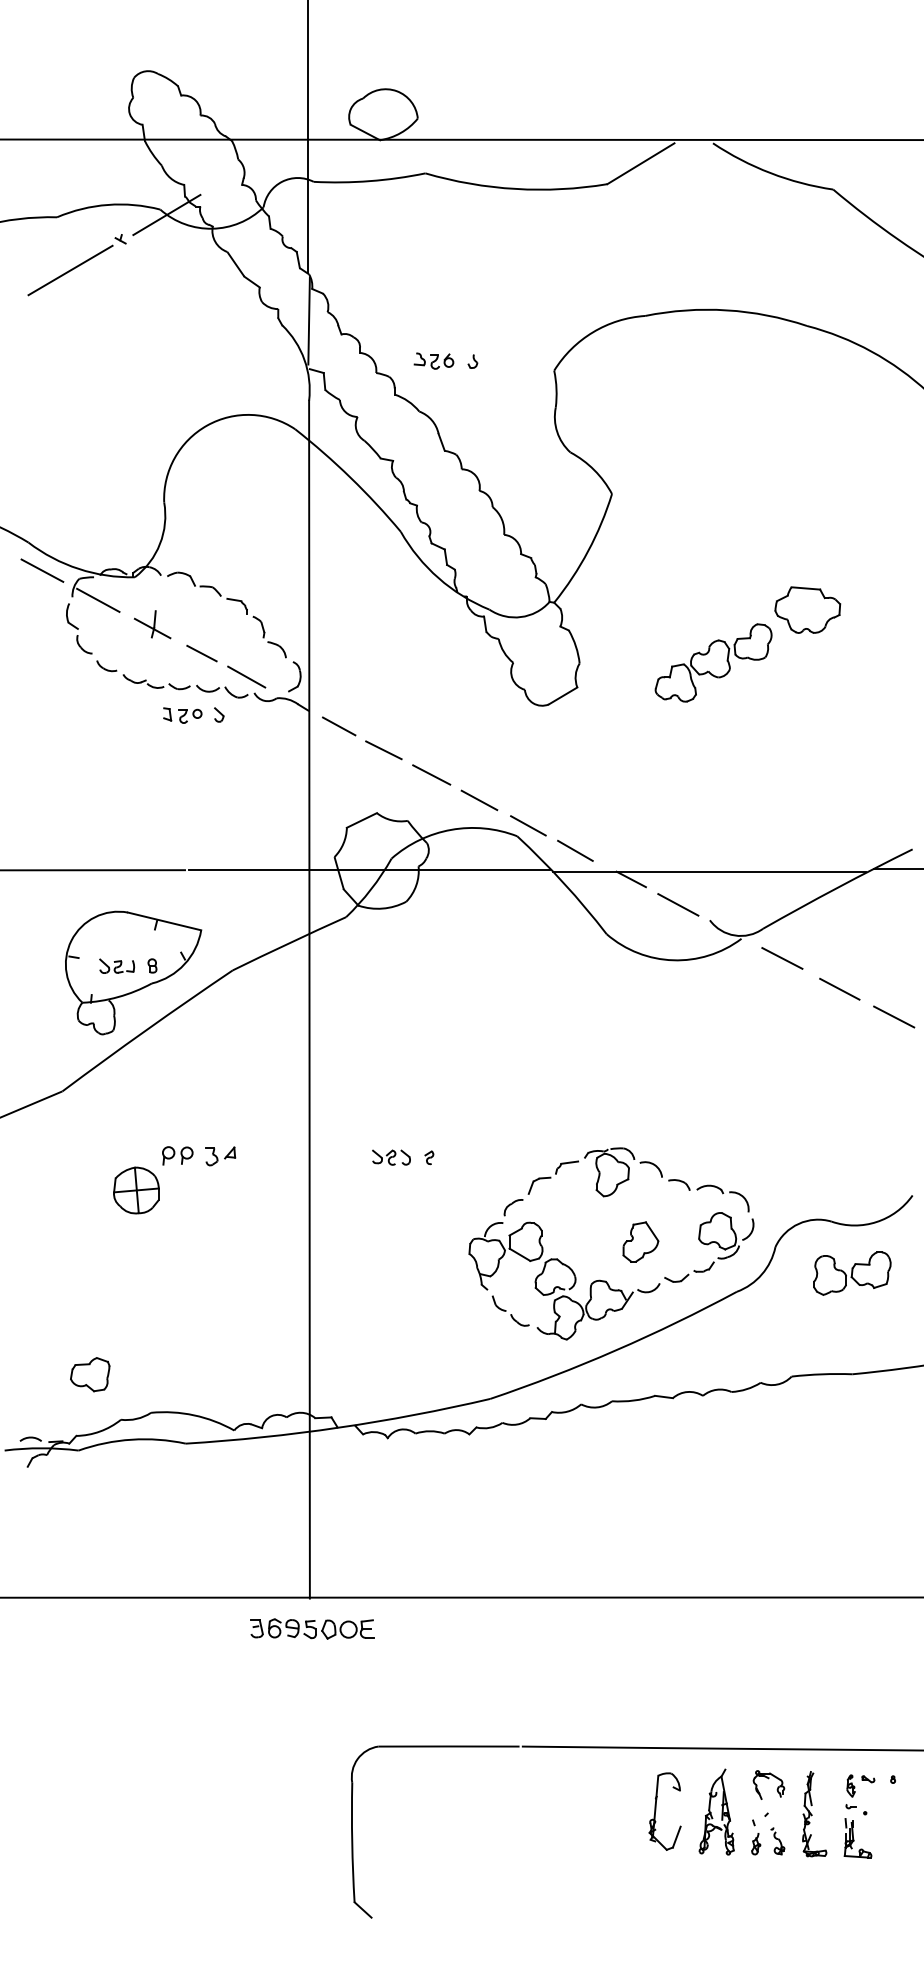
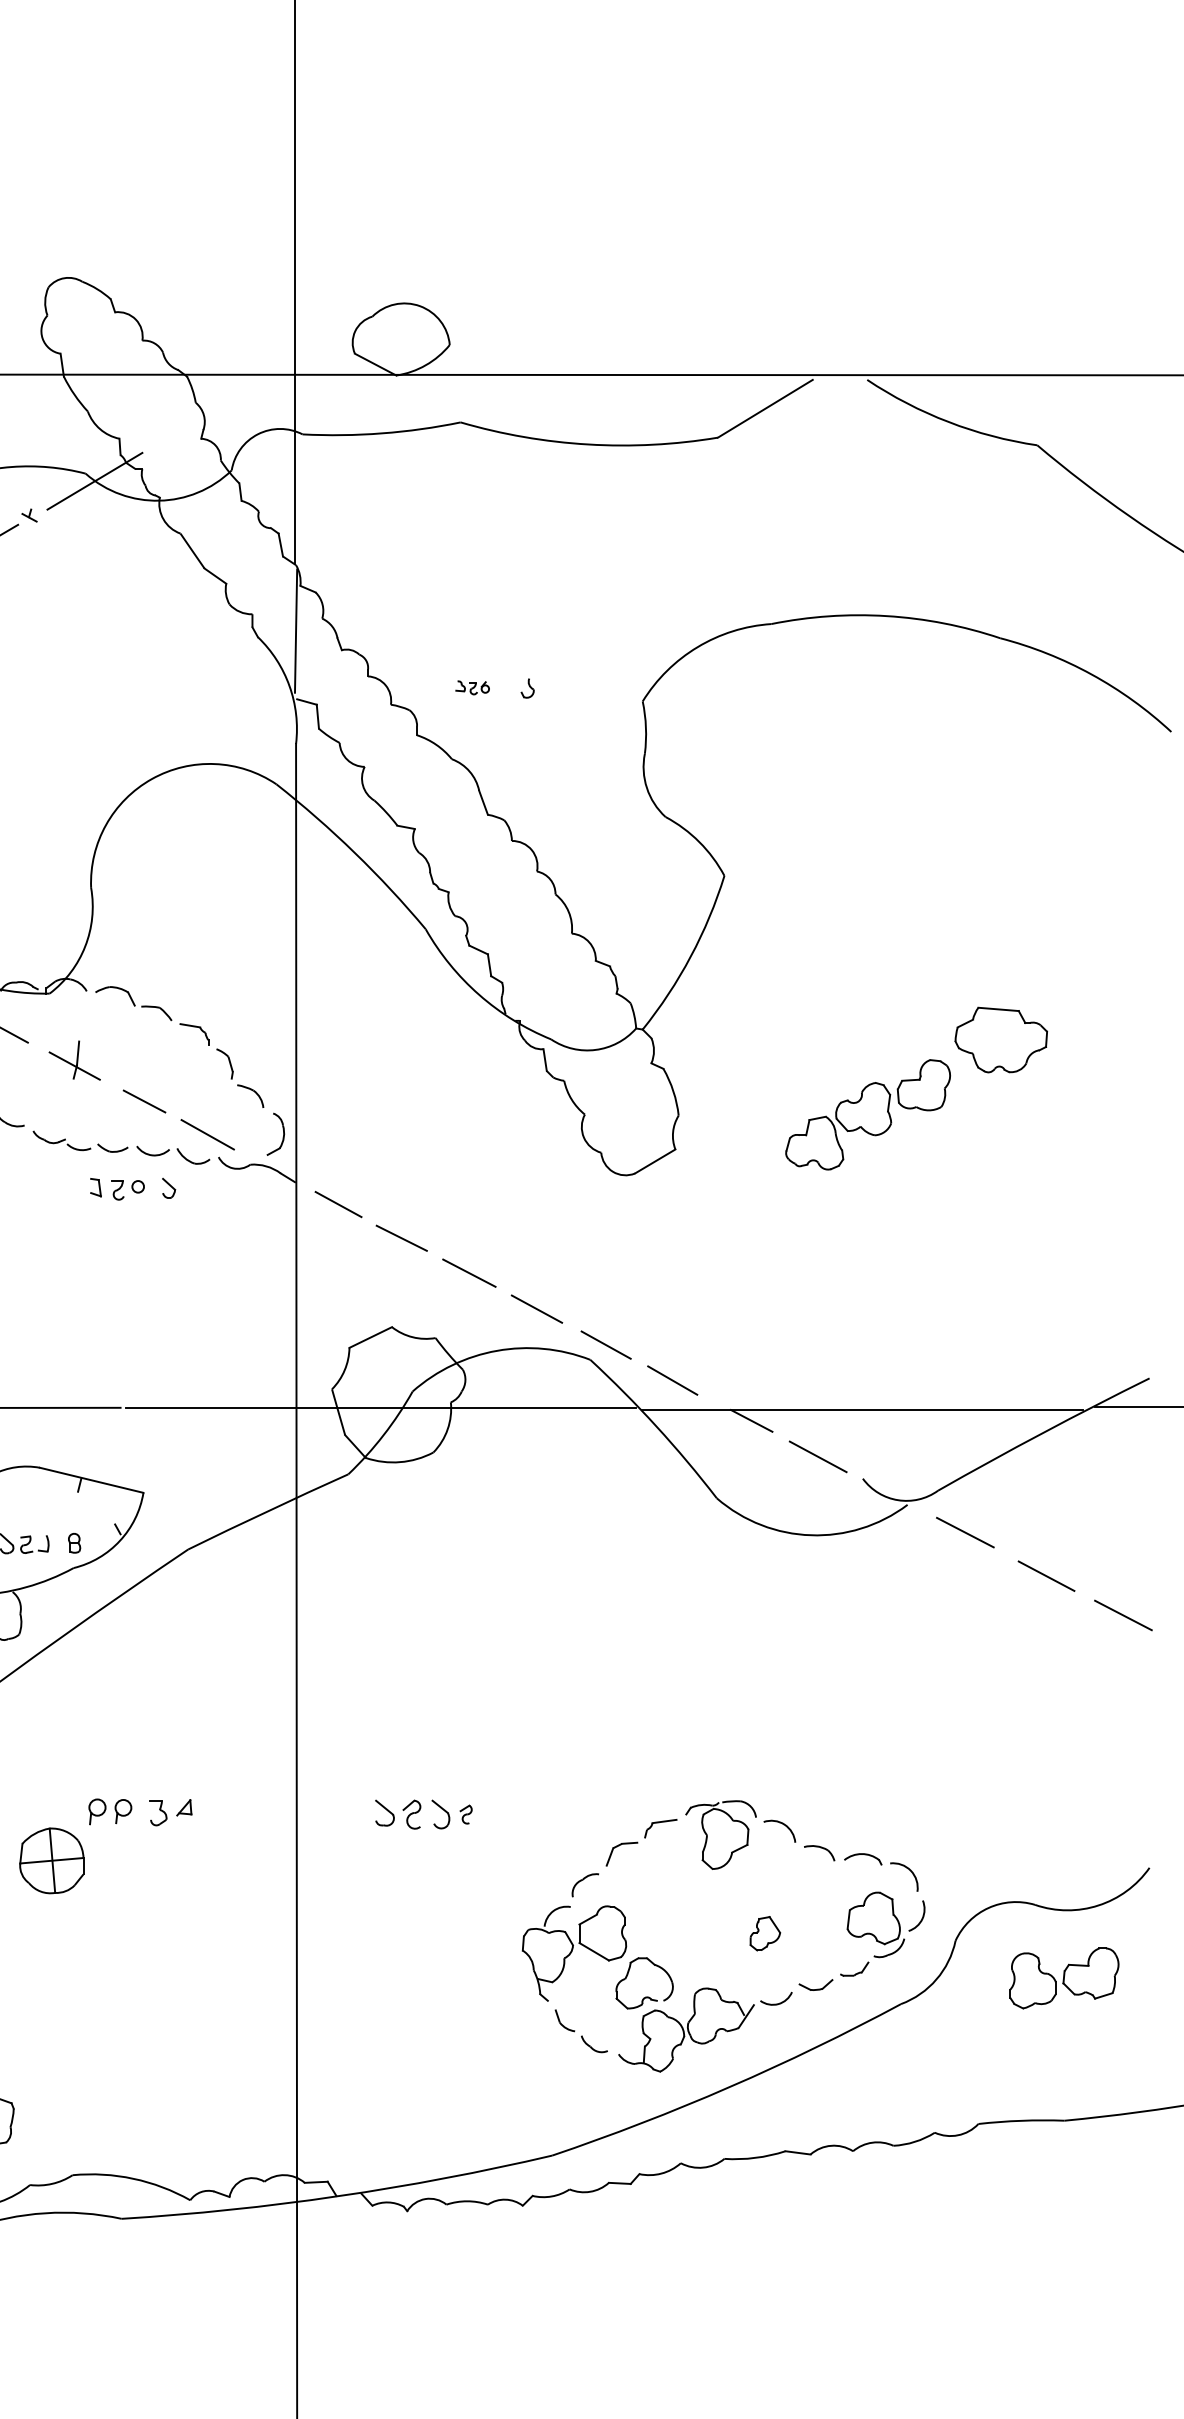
part: (433, 360) -> (471, 687), size x0.6
part: (391, 1157) -> (412, 1814), size x1.4
part: (640, 1241) -> (764, 1932), size x0.6

